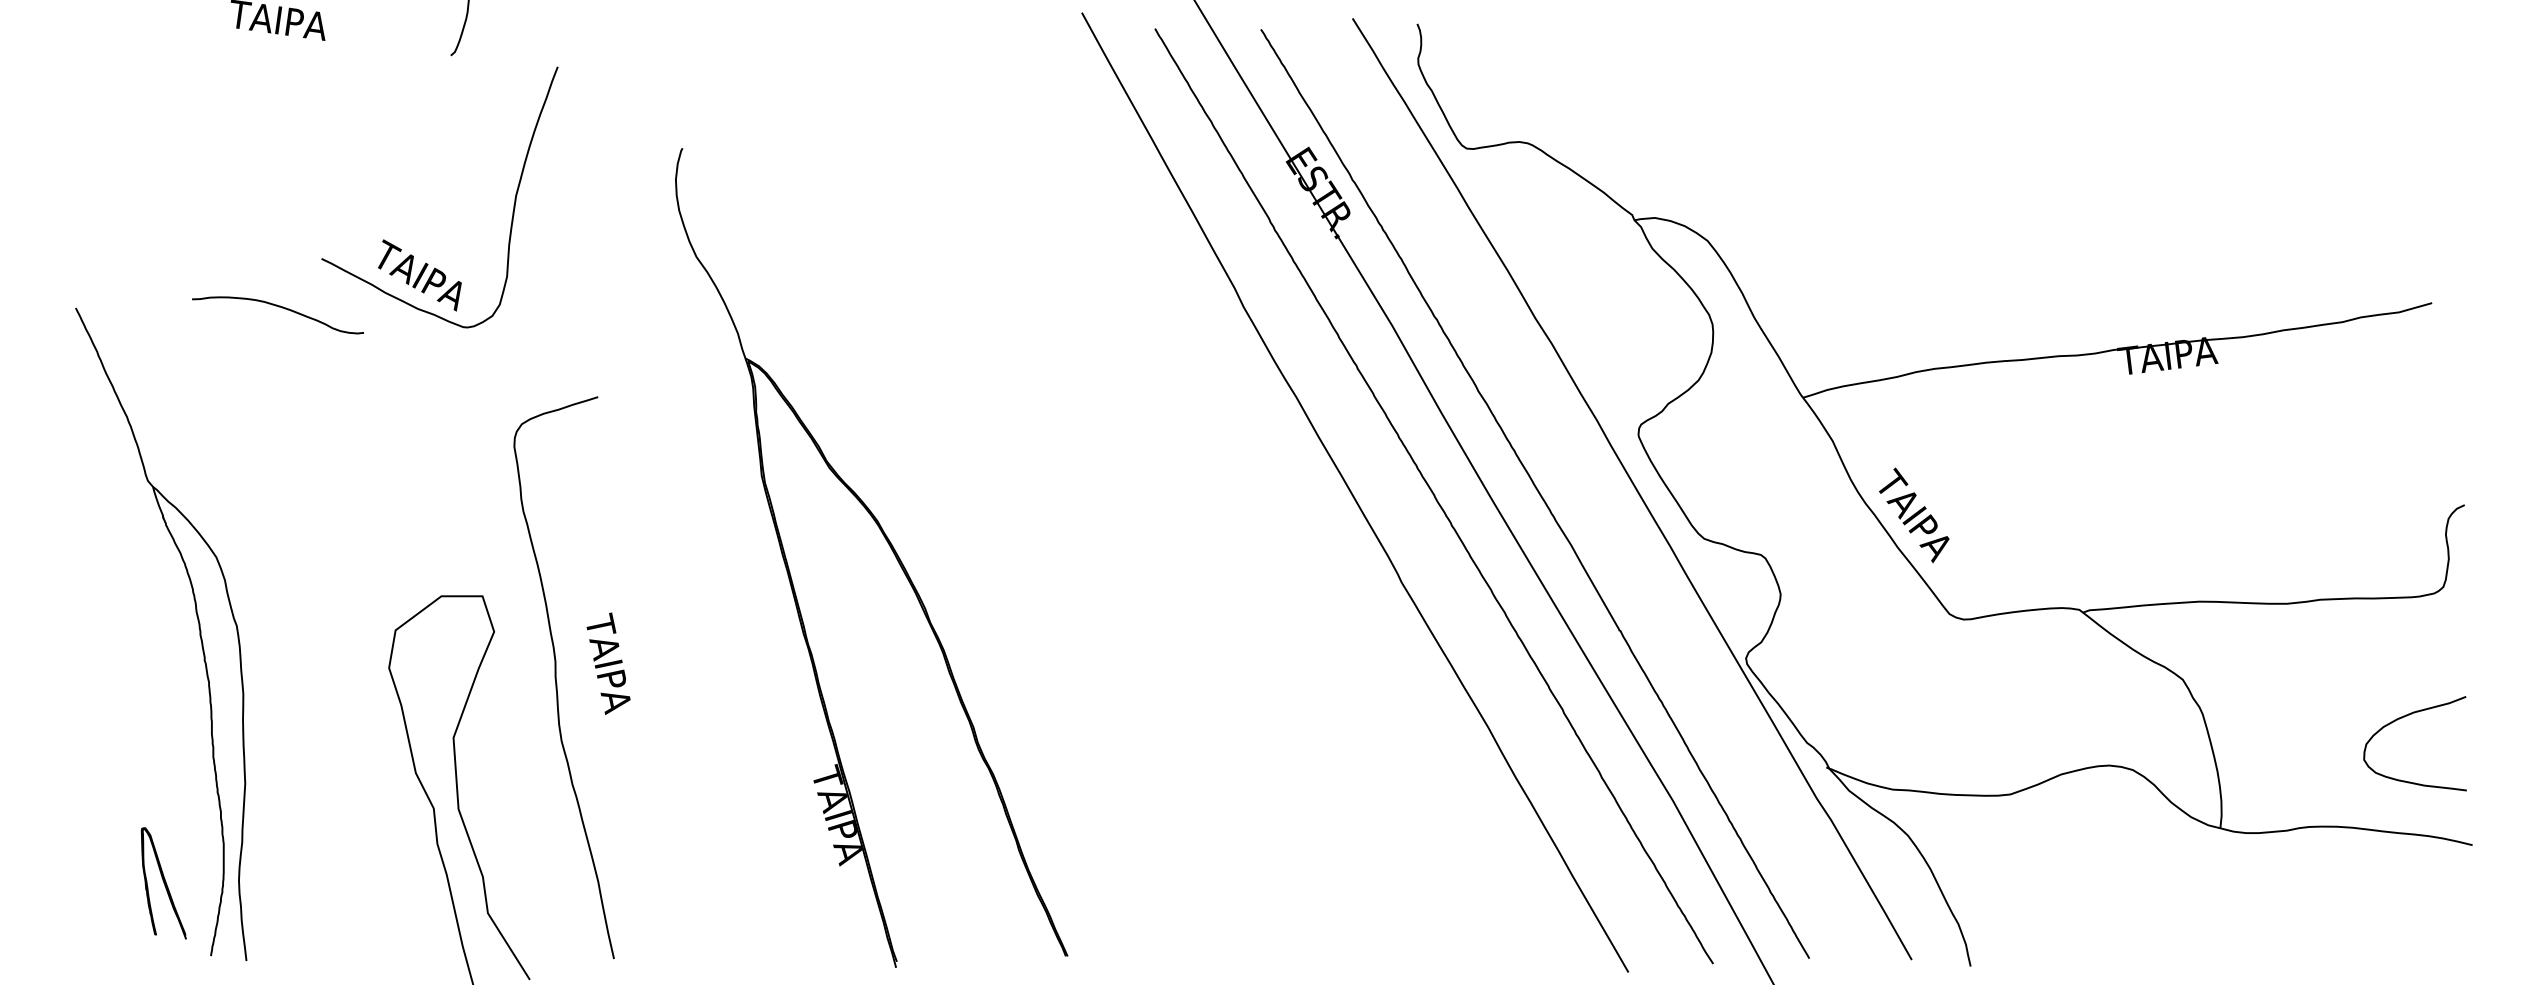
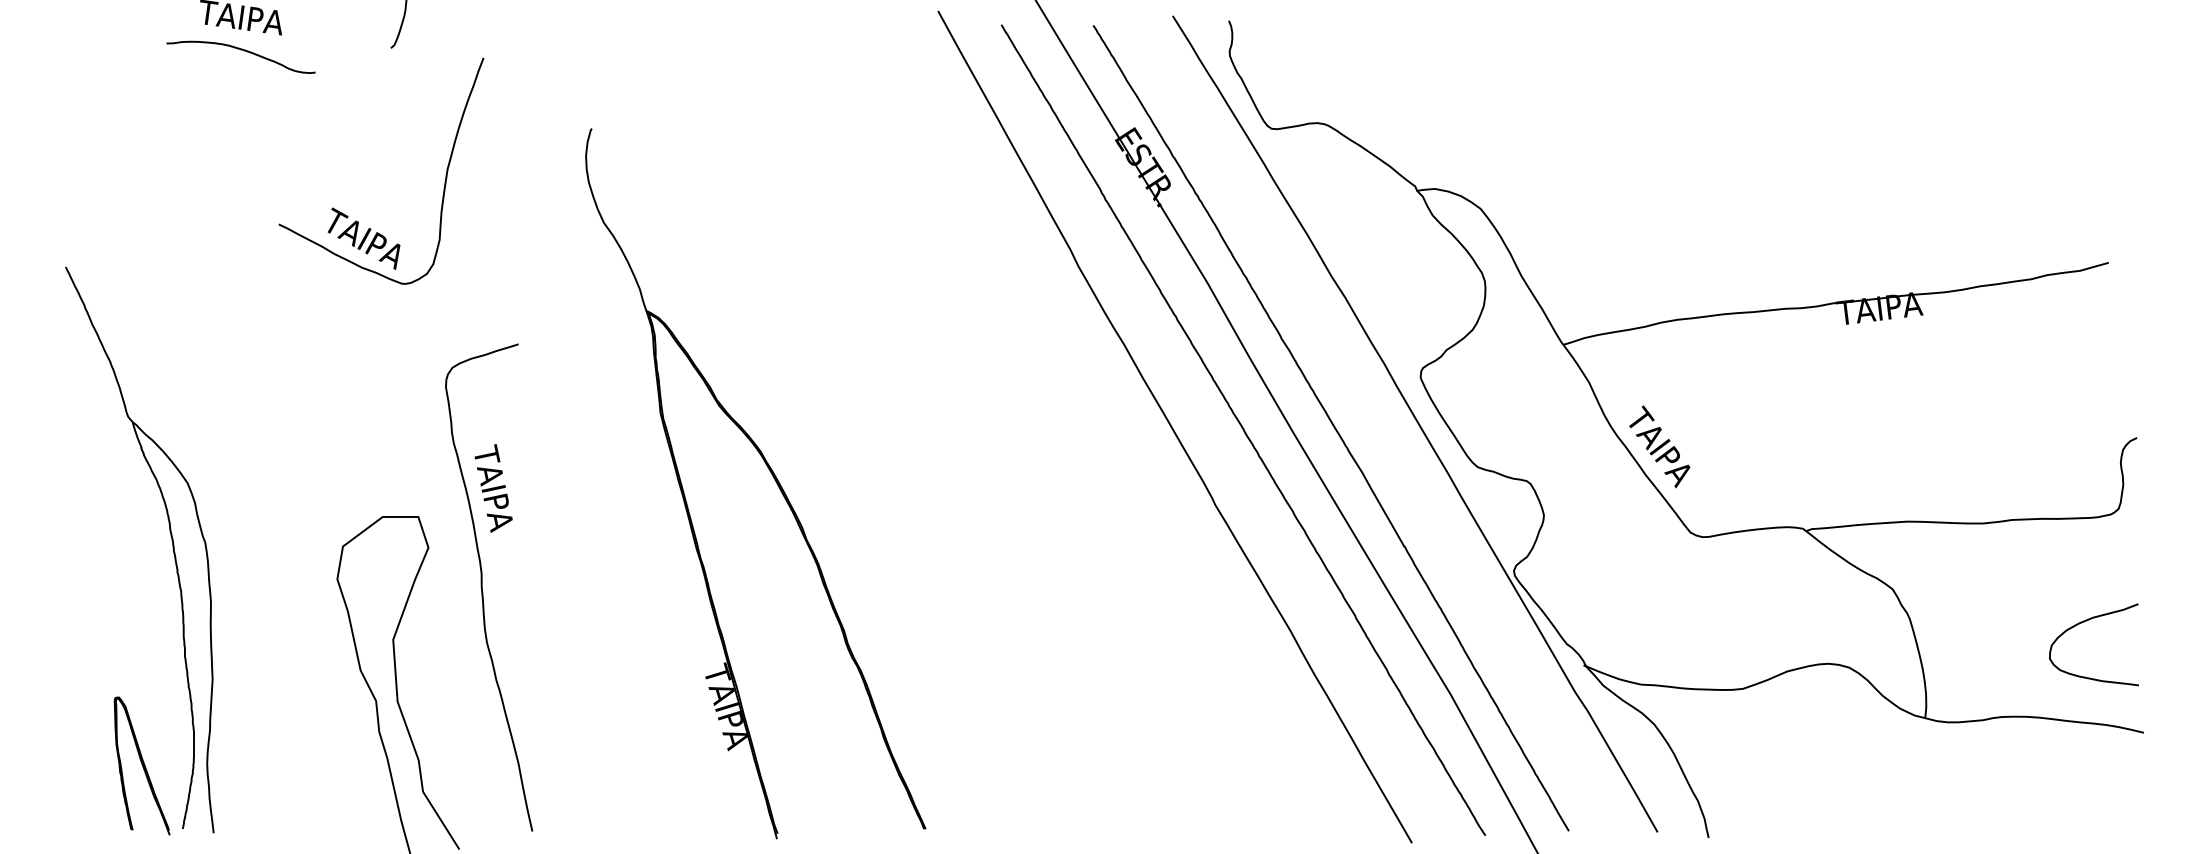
curve: (277, 307) -> (240, 50), moved
text: (608, 663) -> (493, 488), moved
part: (163, 882) -> (141, 765), size x1.43

